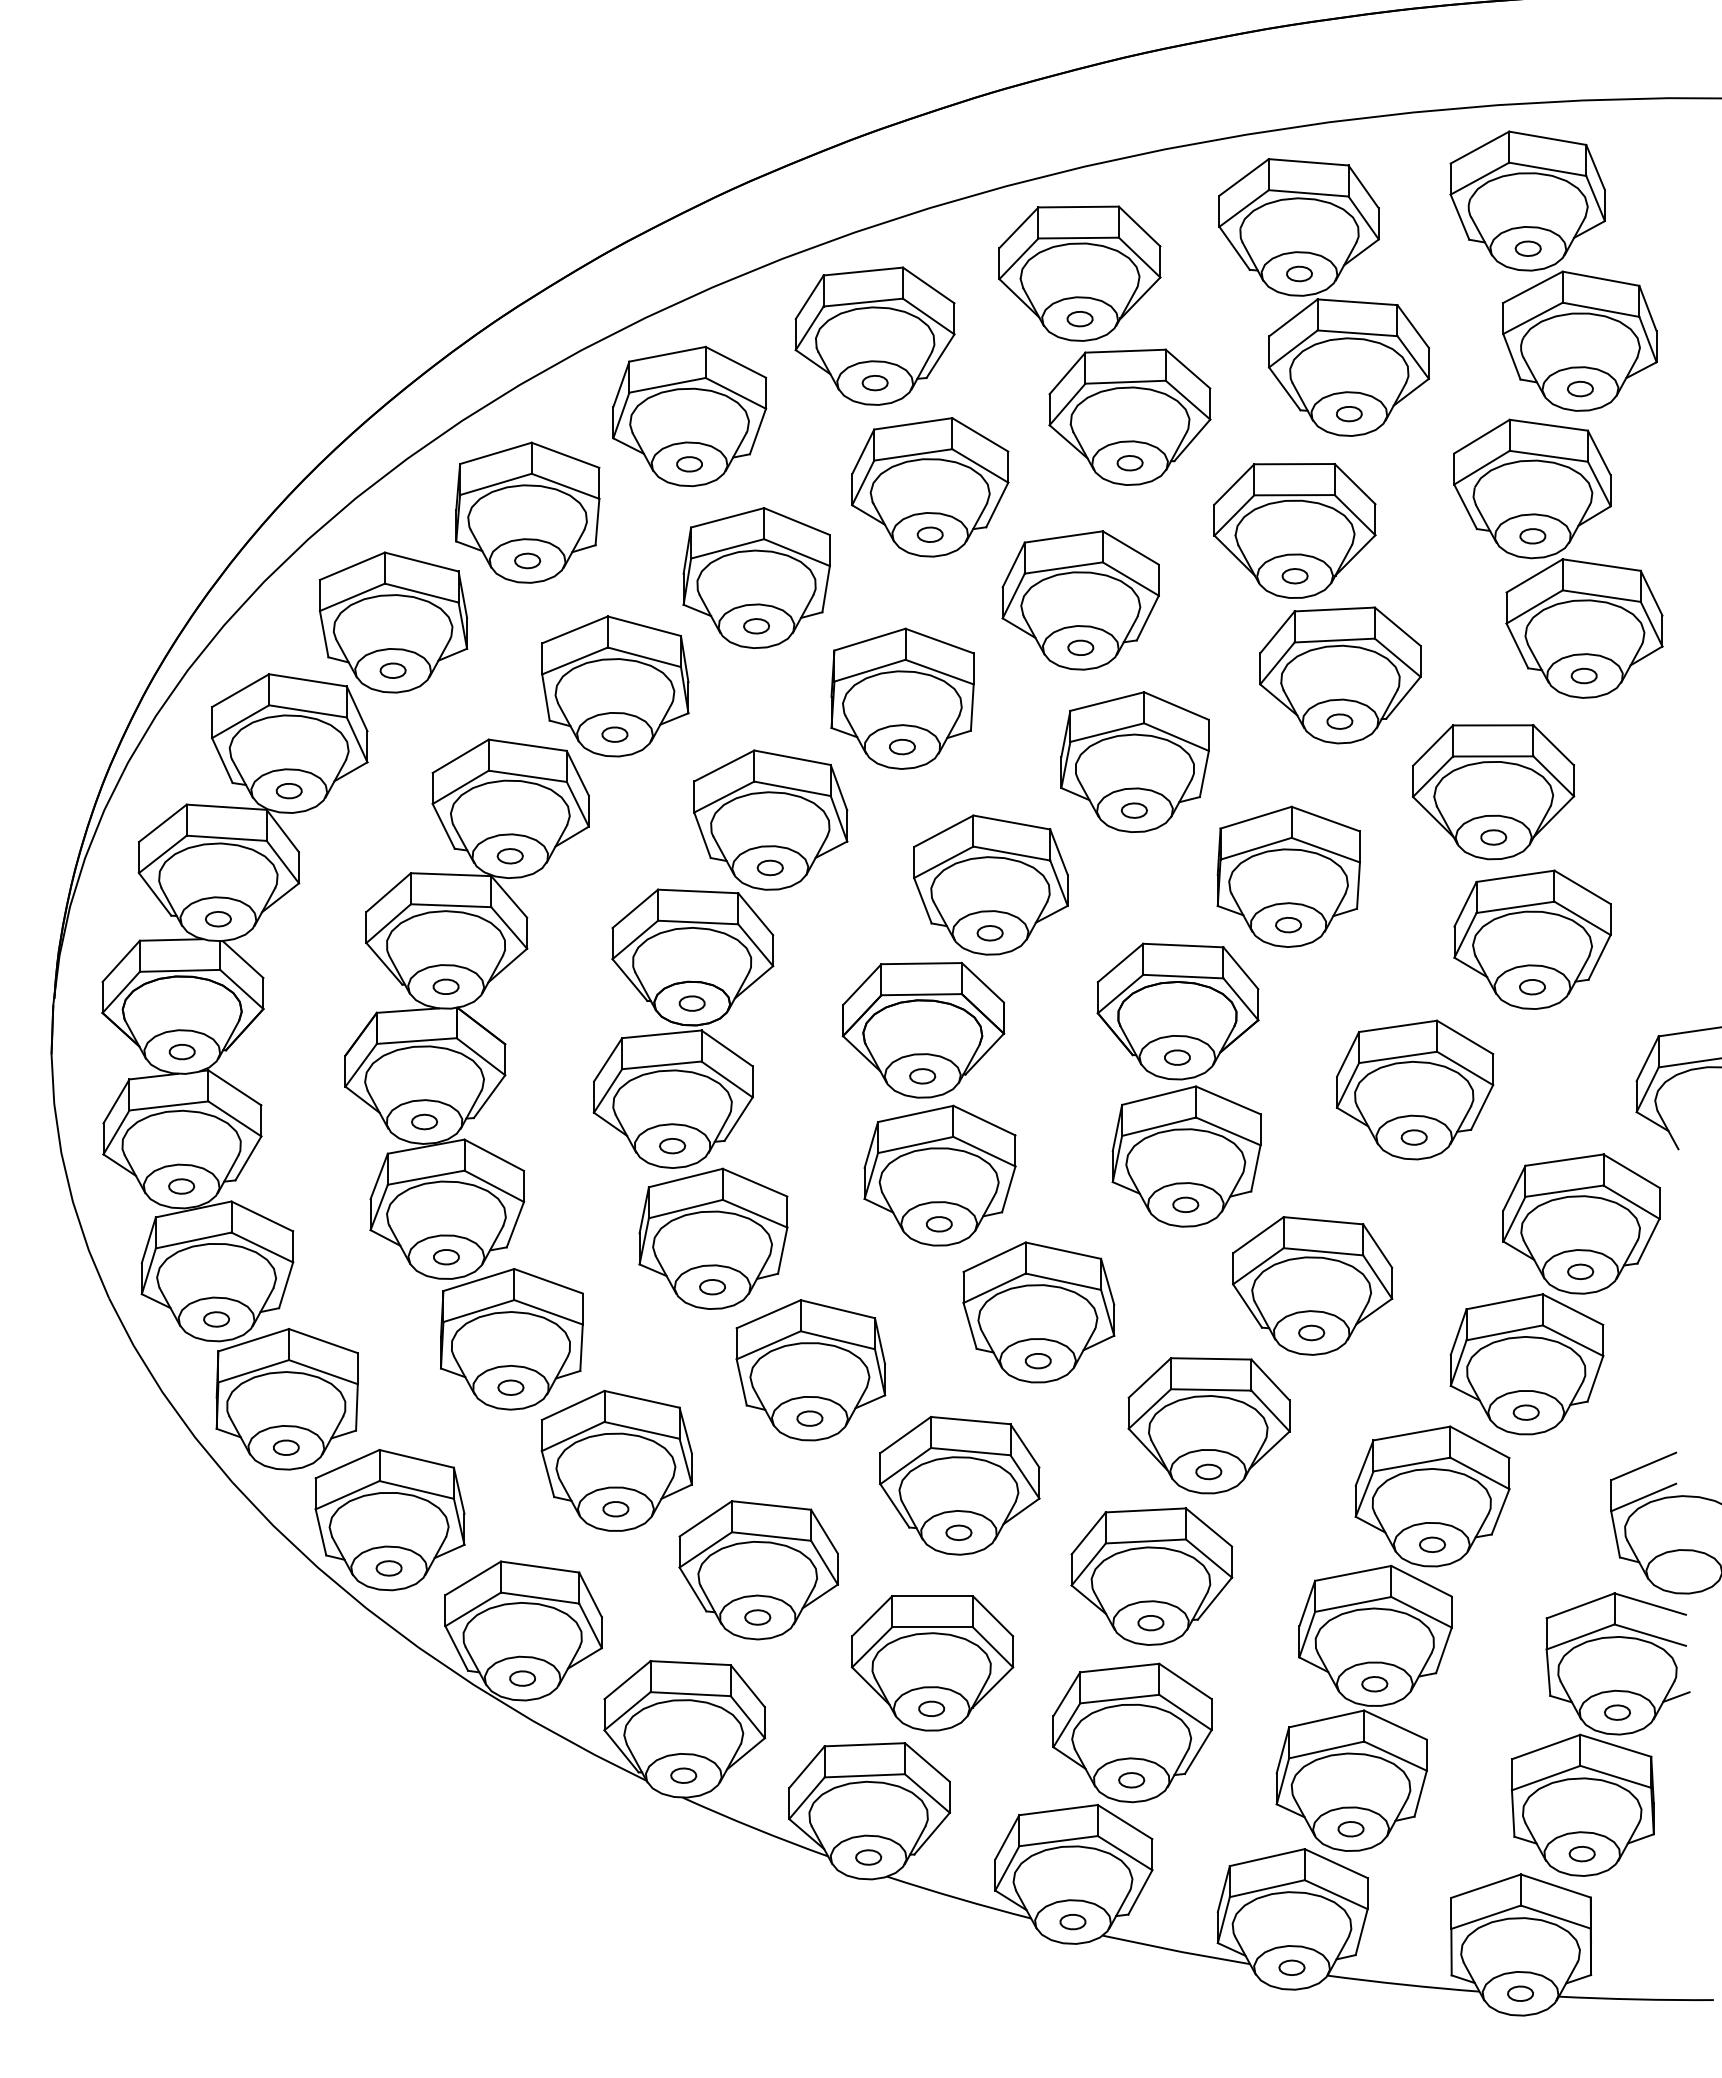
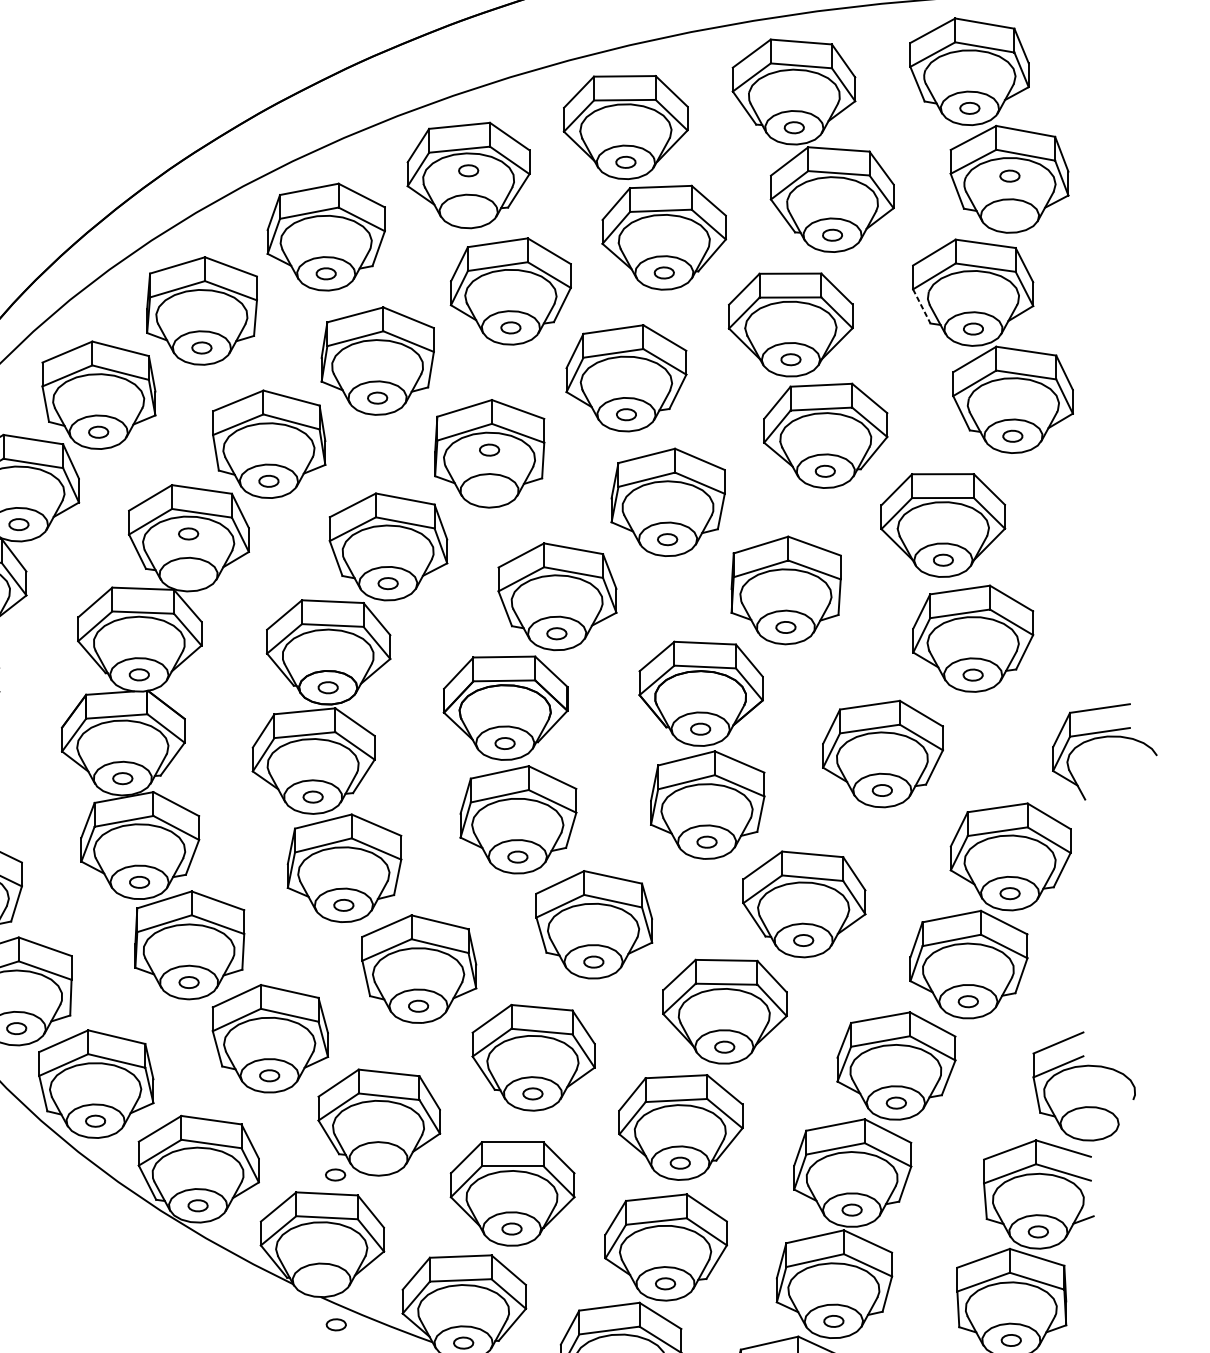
part: (874, 383) -> (468, 171), moved
part: (1579, 388) -> (1009, 175), moved
line: (1465, 506) -> (921, 306), solid -> dashed
part: (902, 746) -> (489, 449), moved
part: (509, 856) -> (188, 534), moved
part: (757, 1617) -> (335, 1175), moved
part: (683, 1775) -> (336, 1324), moved

